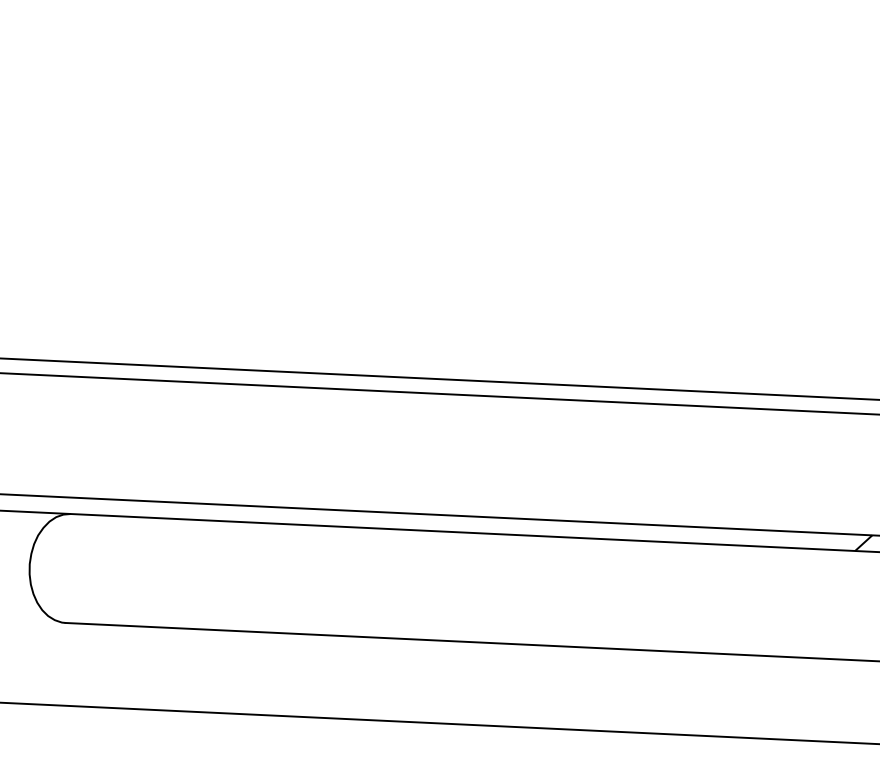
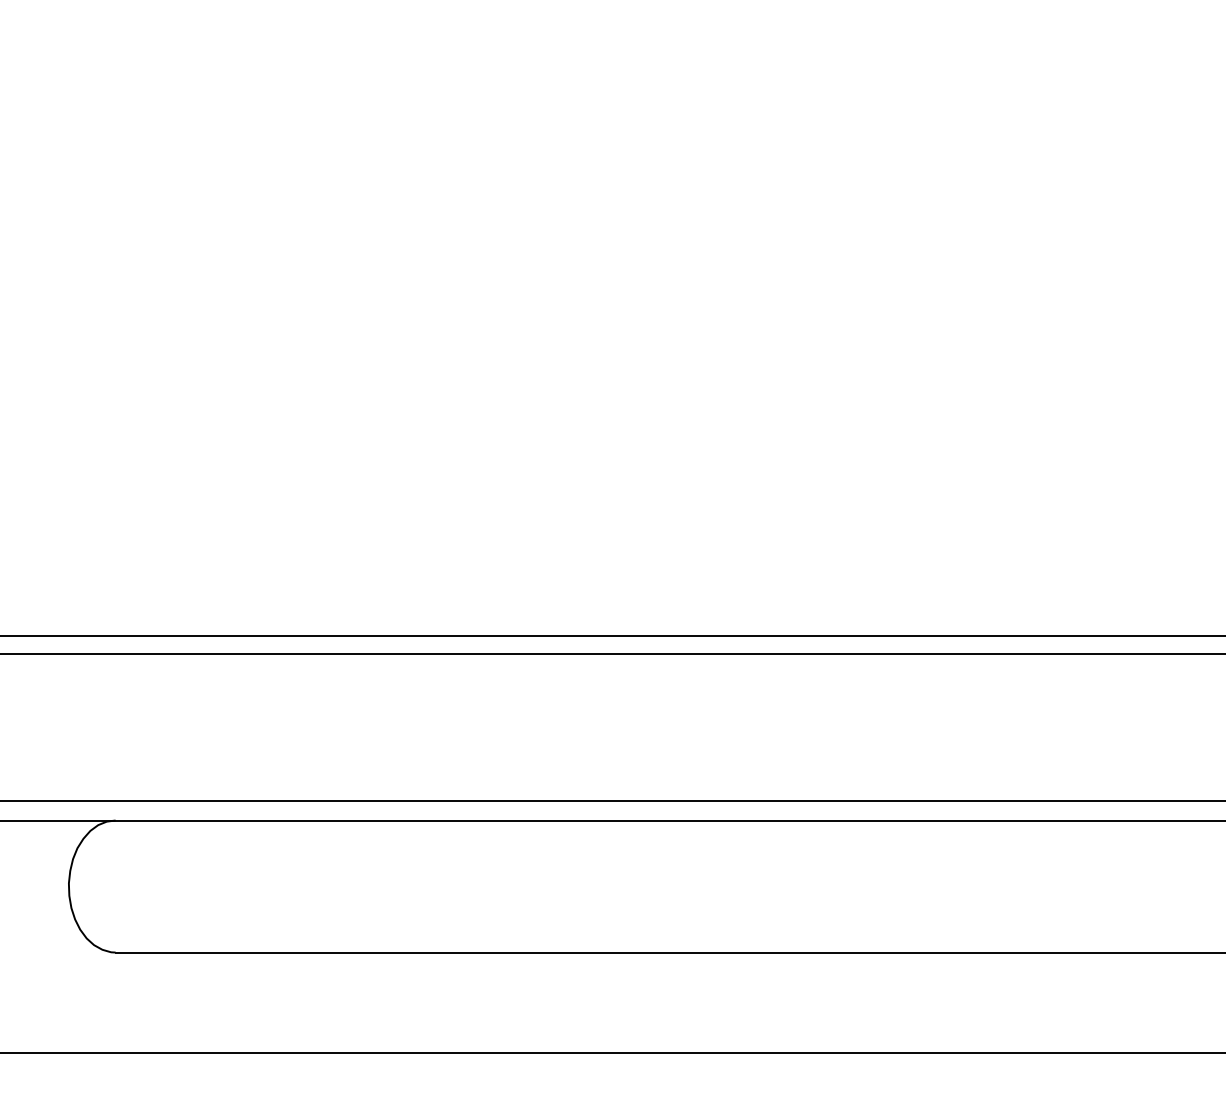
hatch: (864, 543) -> (1076, 810), removed

